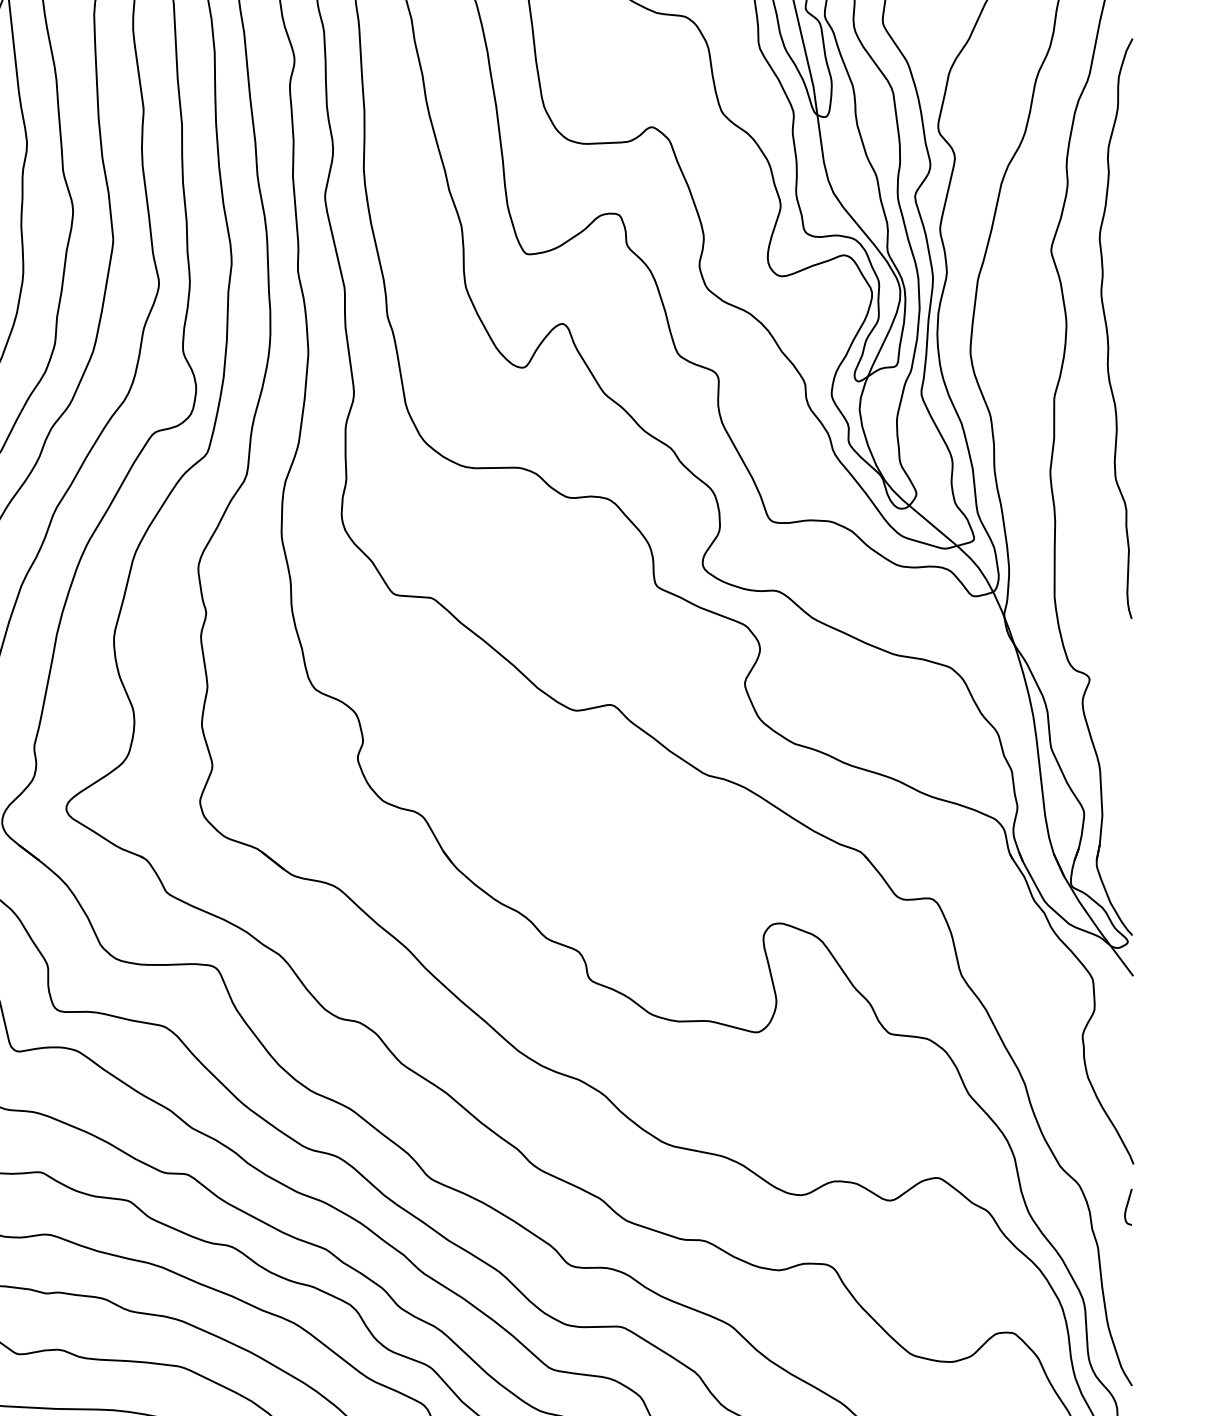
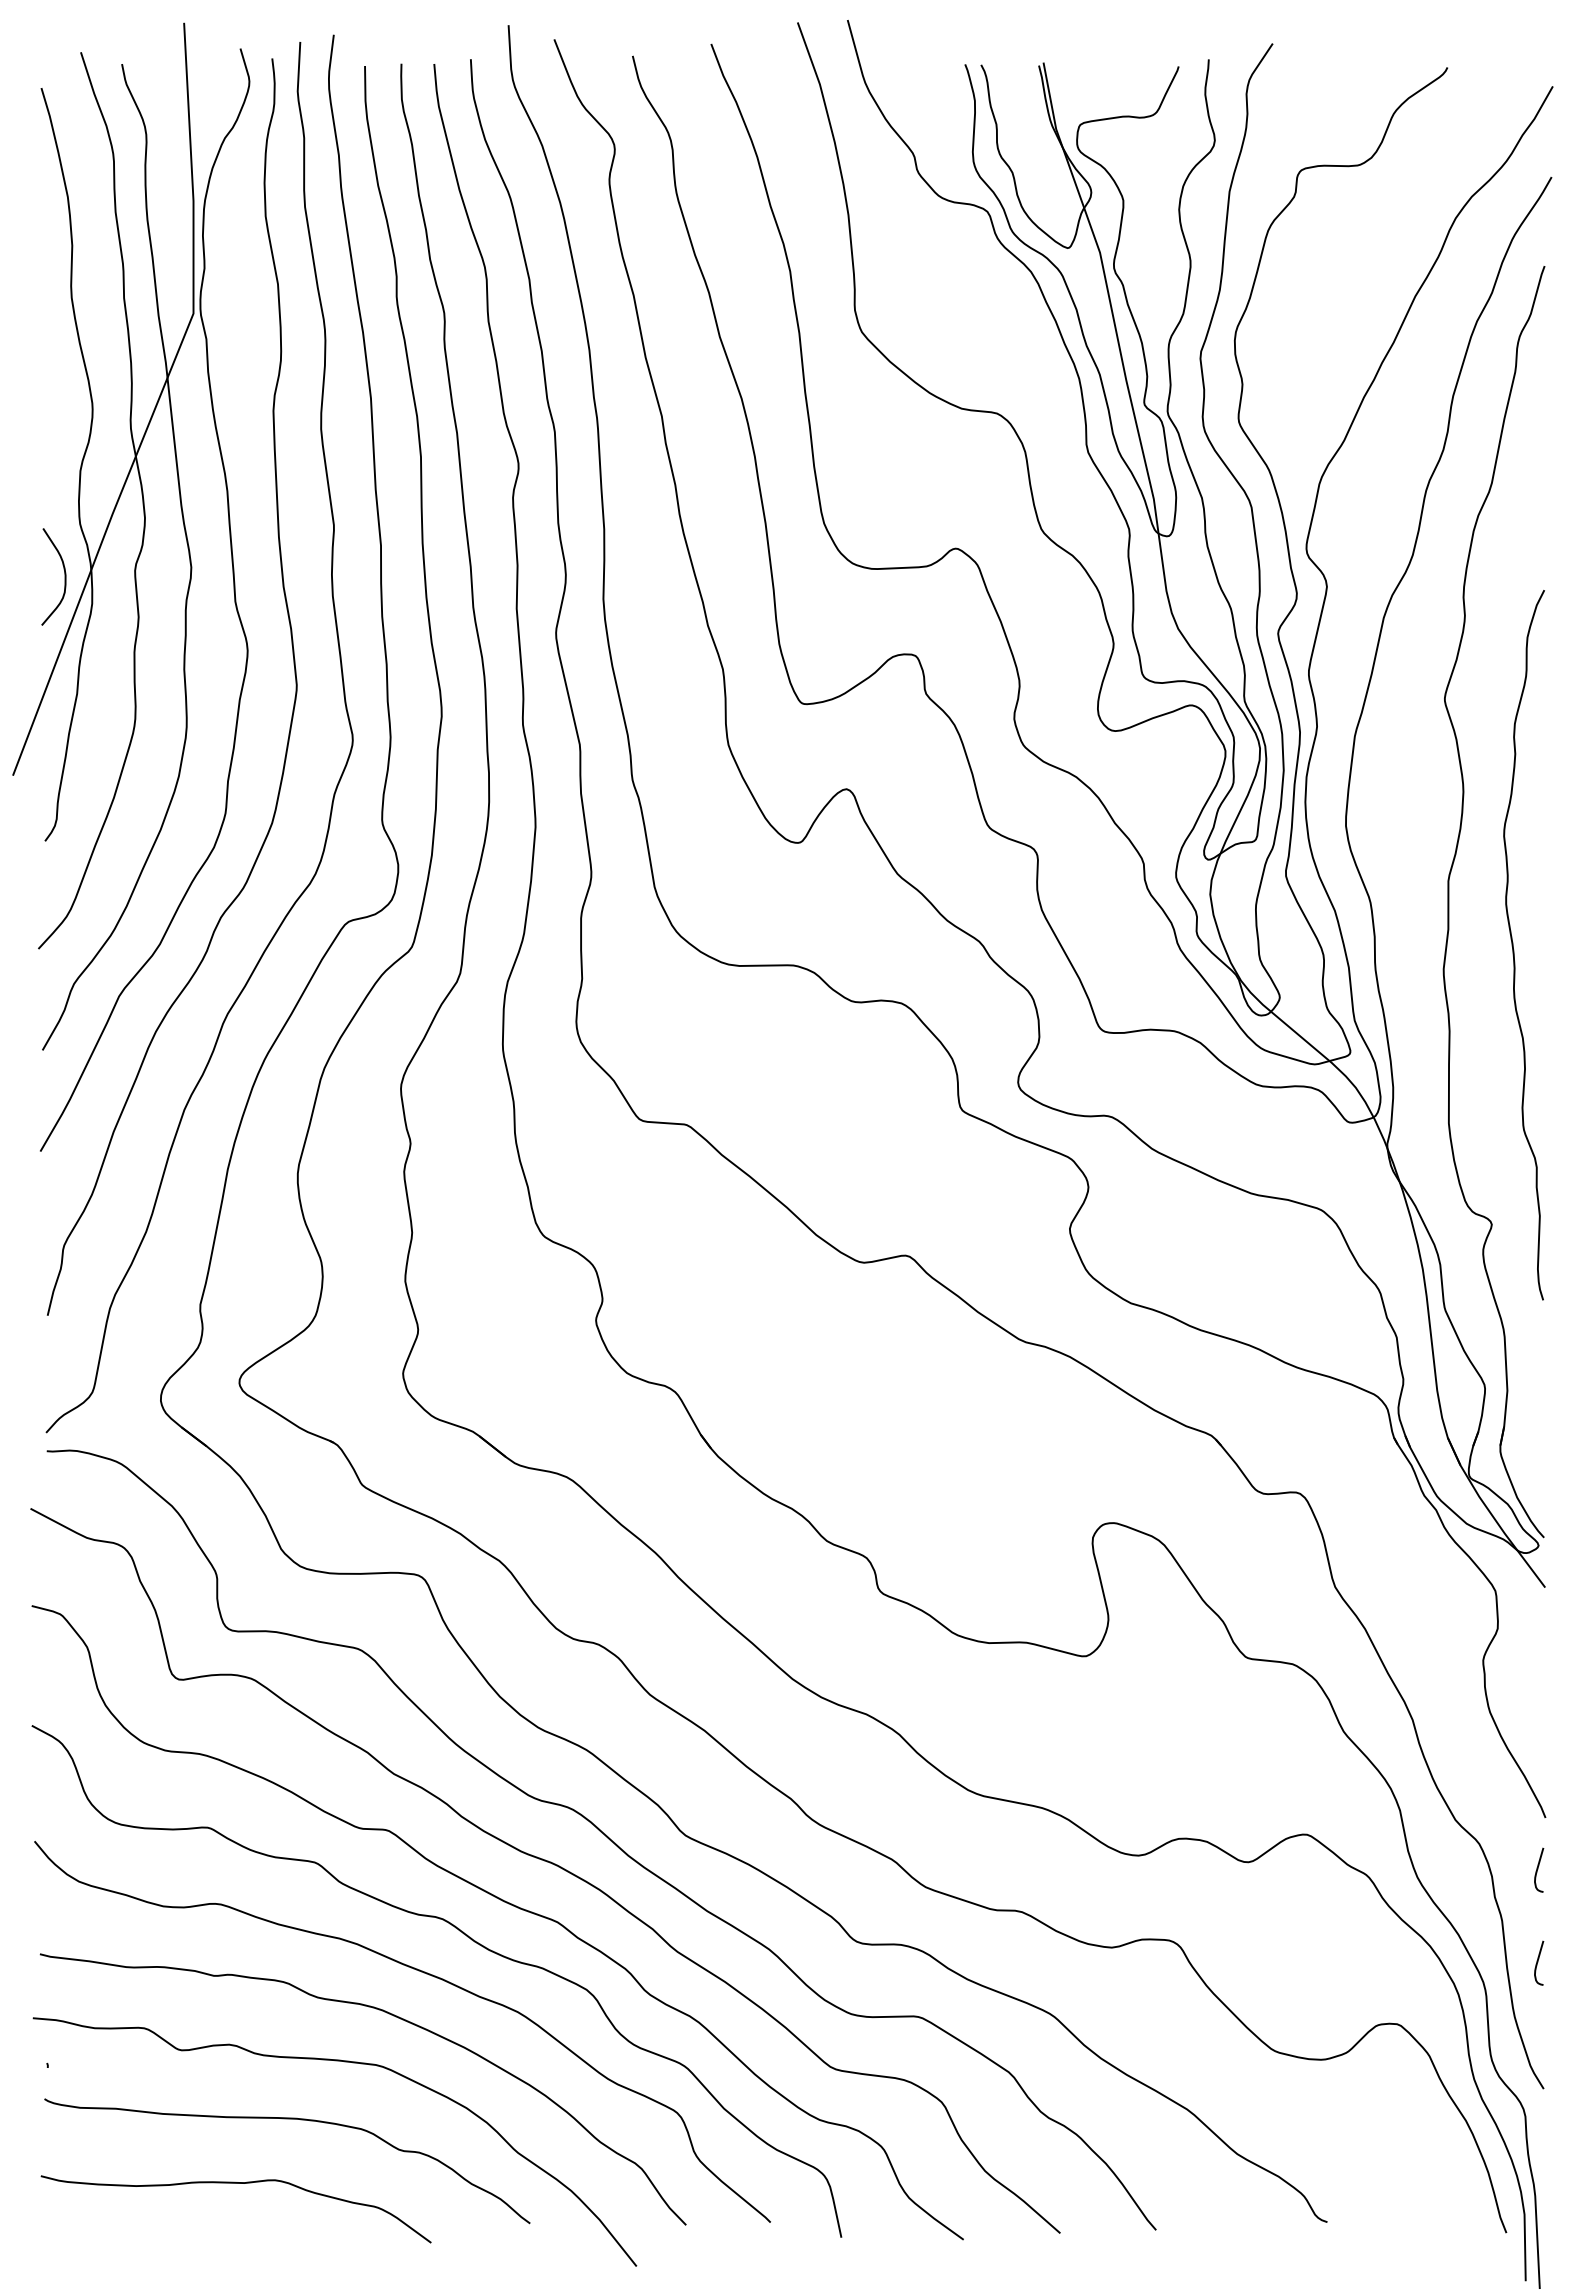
curve: (1108, 332) -> (1514, 949), moved
curve: (1127, 1282) -> (1538, 1962), added

